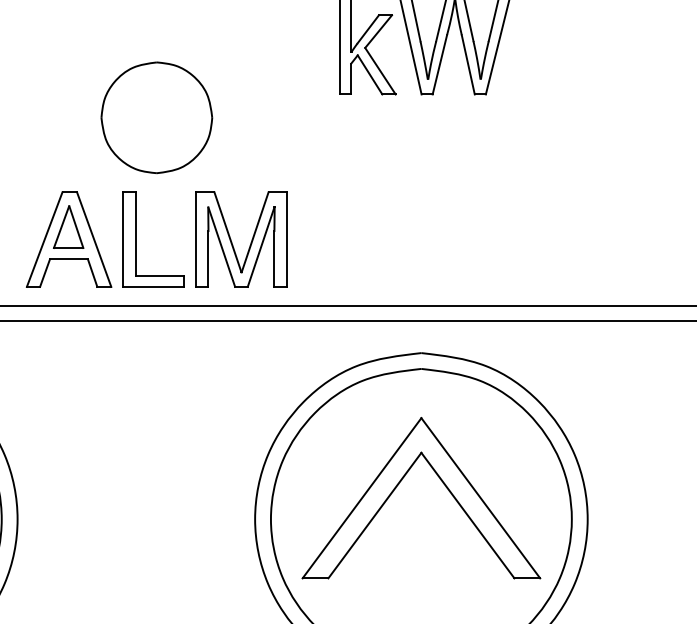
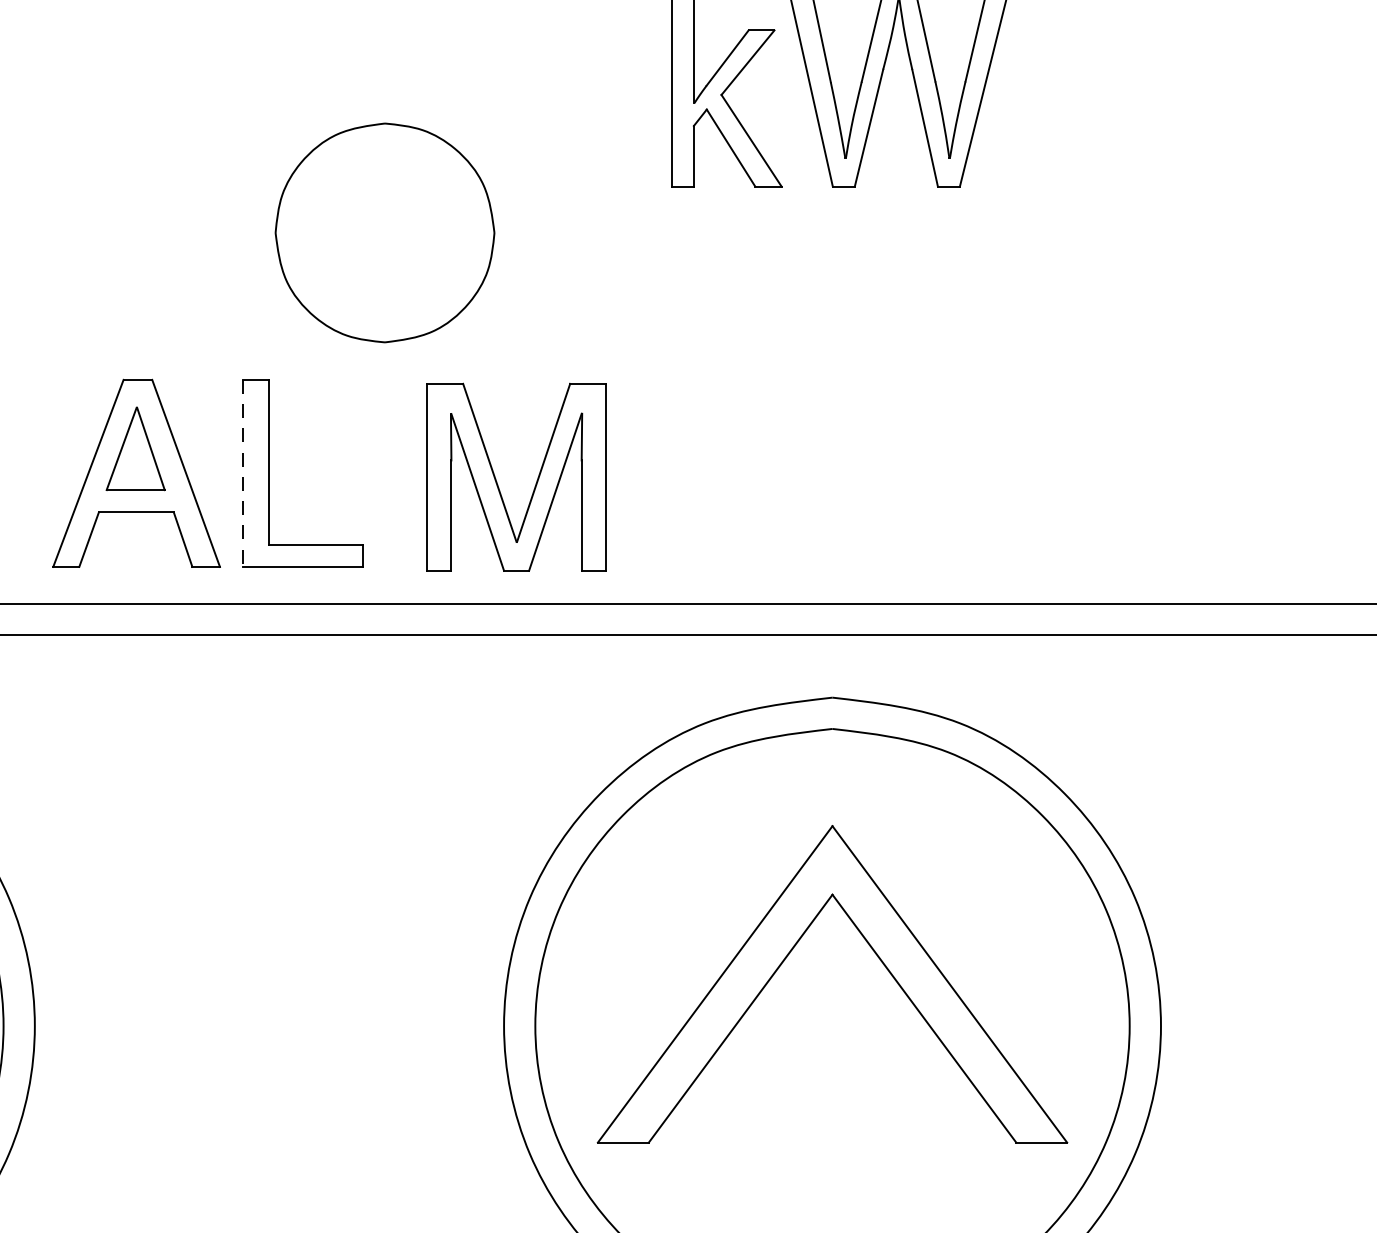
part: (156, 117) -> (384, 232), moved
line: (123, 240) -> (244, 475), solid -> dashed
part: (232, 242) -> (498, 483), moved

